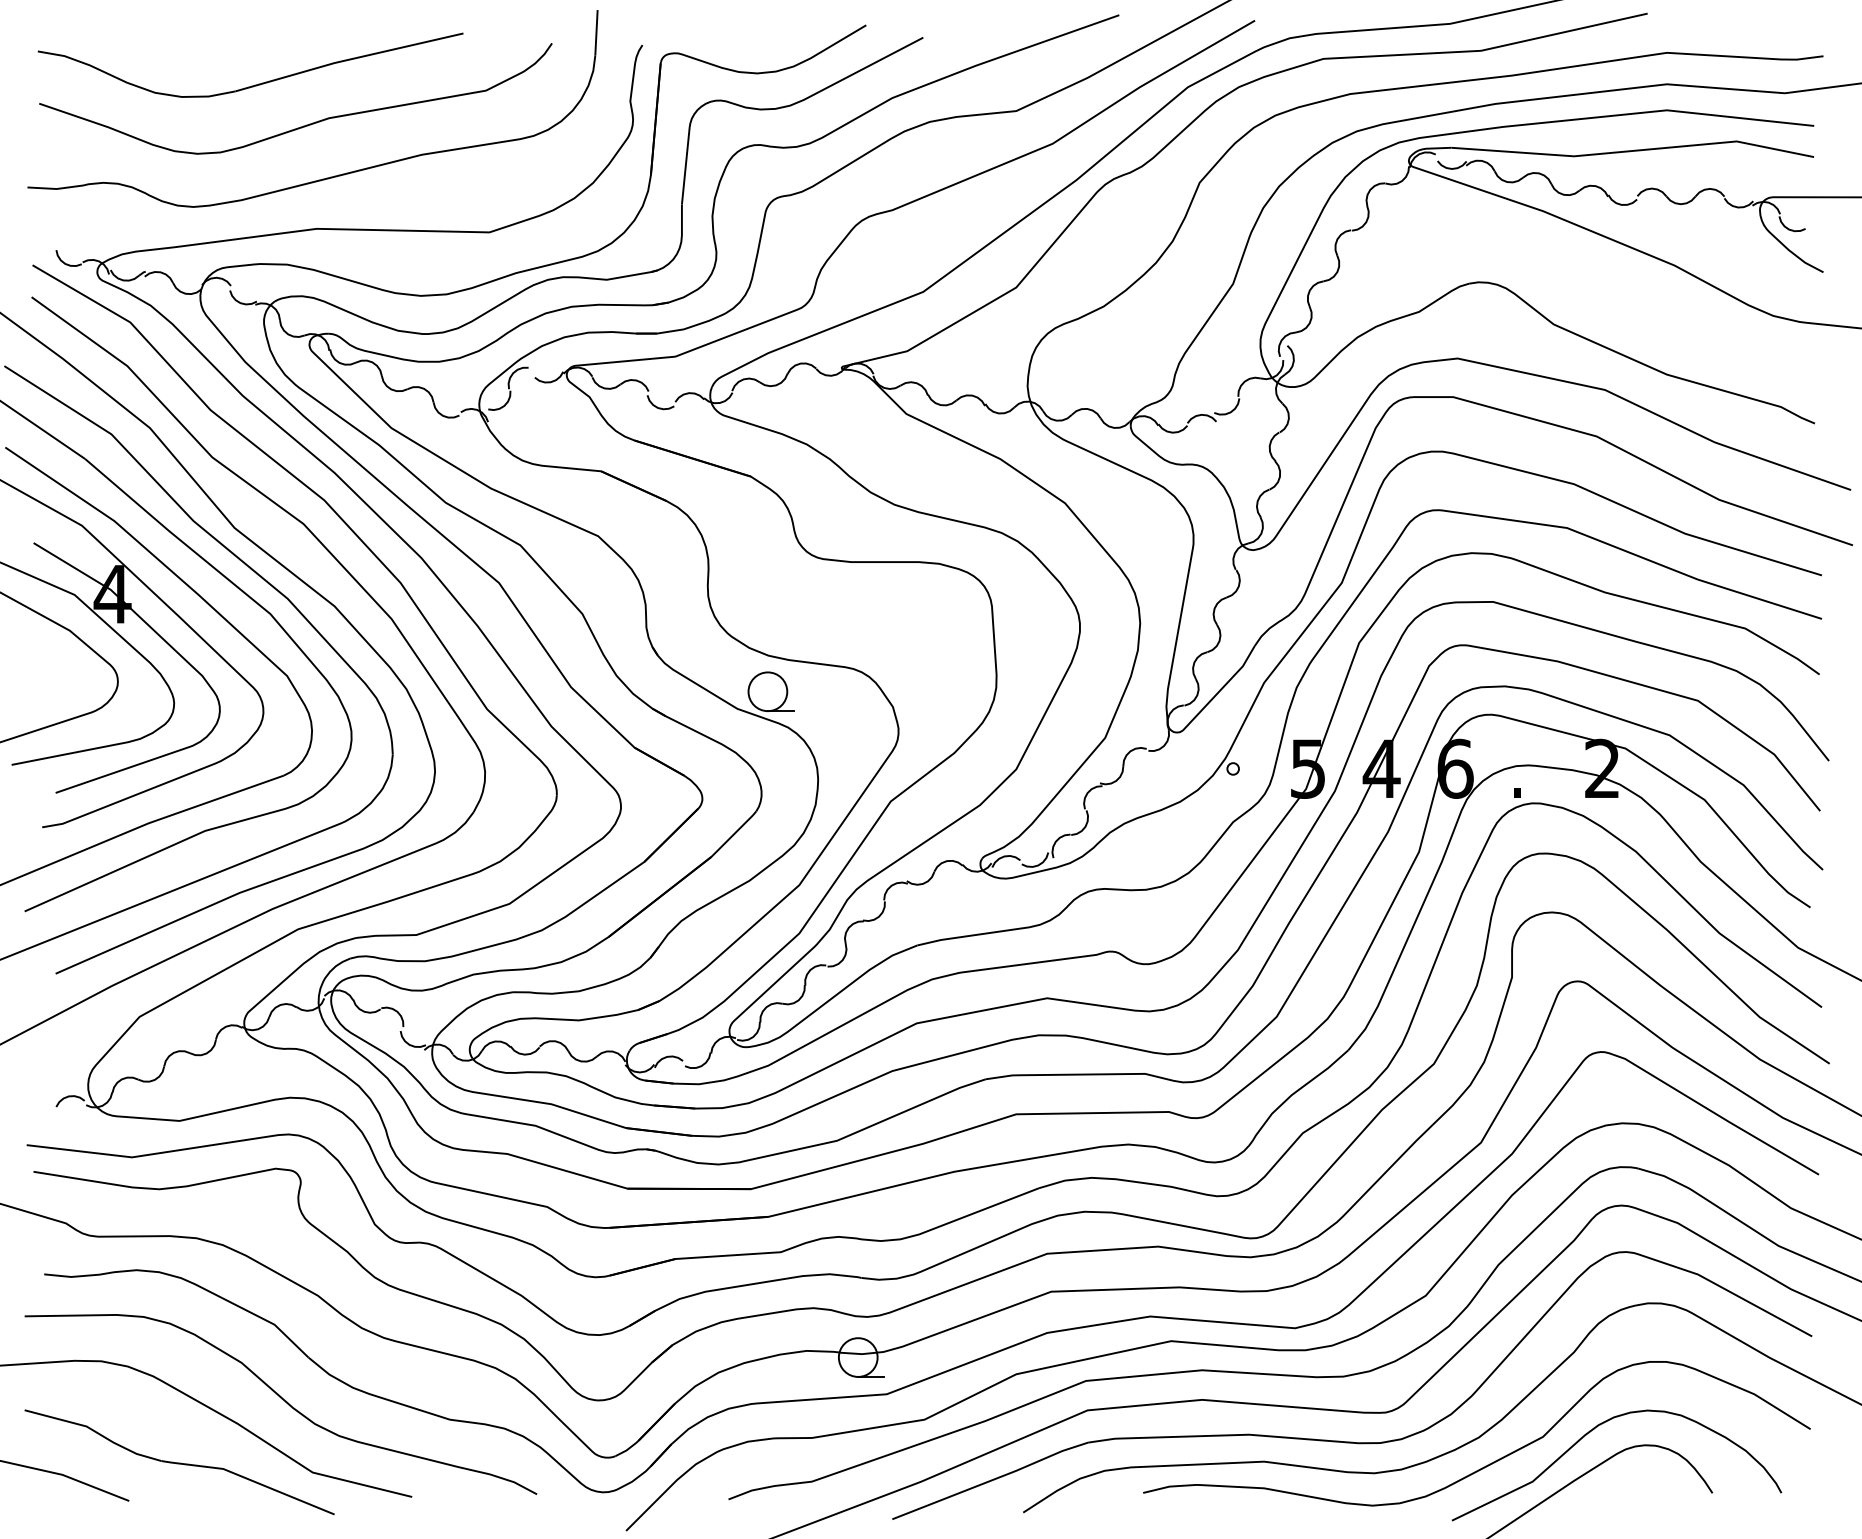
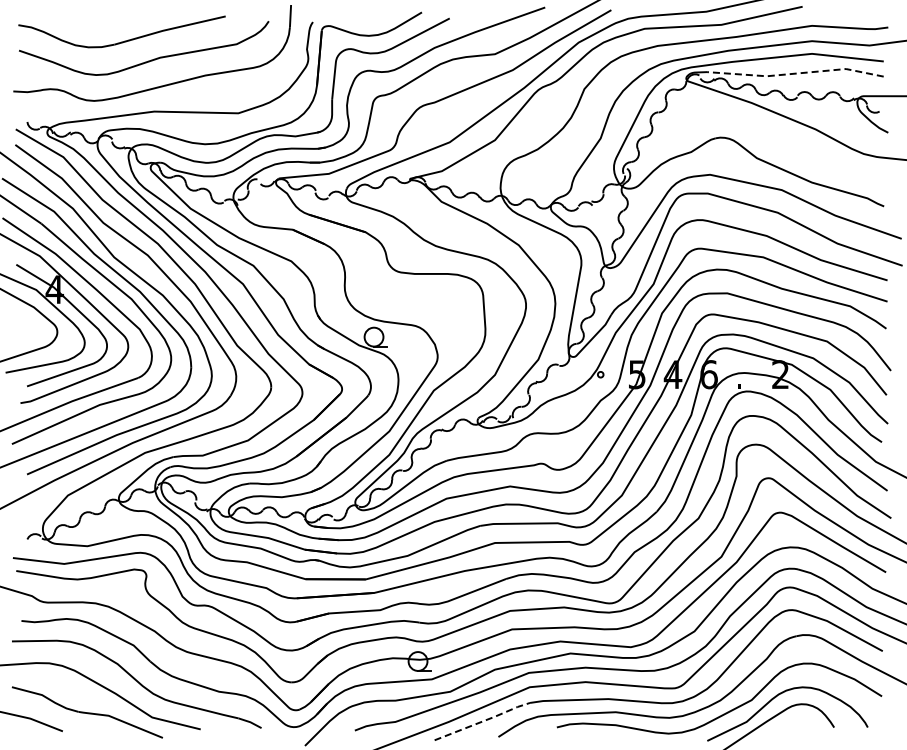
line: (1632, 150) -> (795, 73), solid -> dashed
line: (992, 1480) -> (483, 721), solid -> dashed

